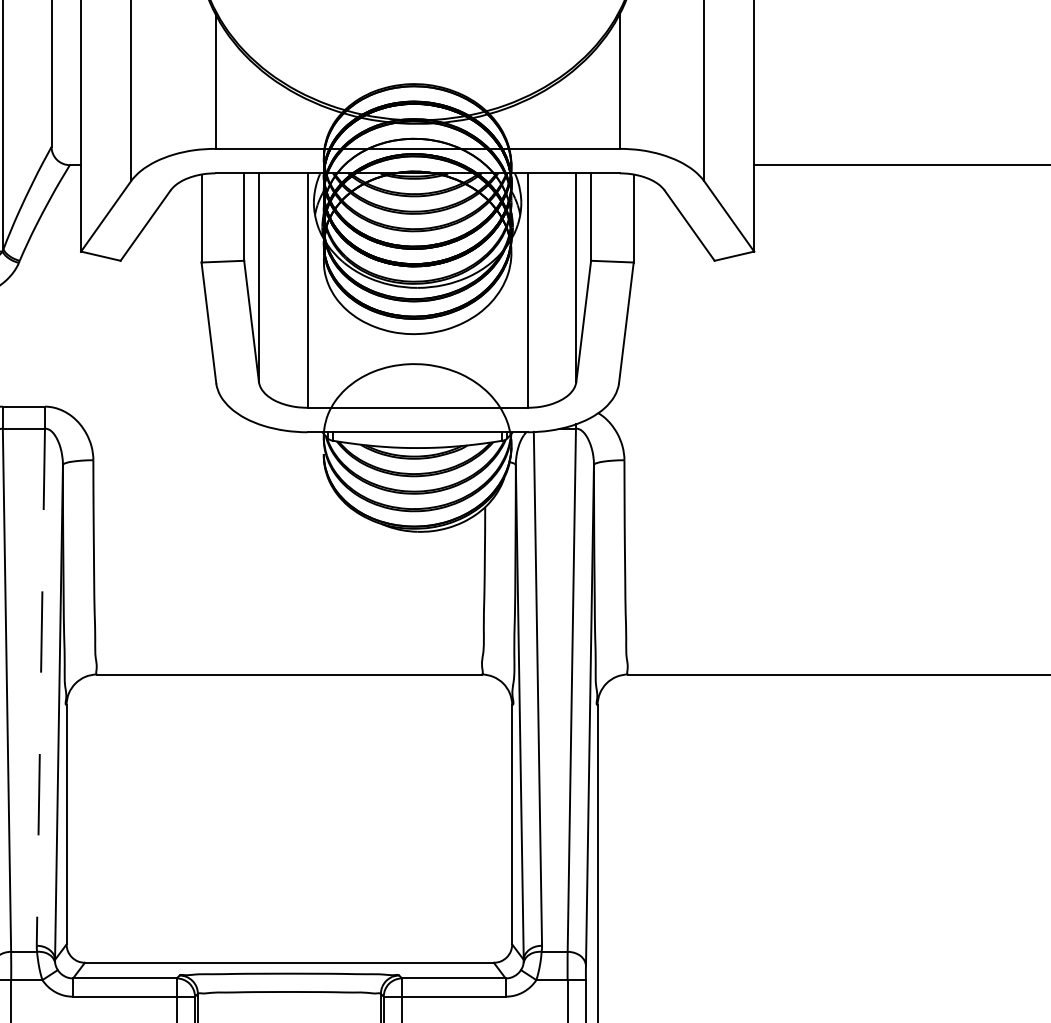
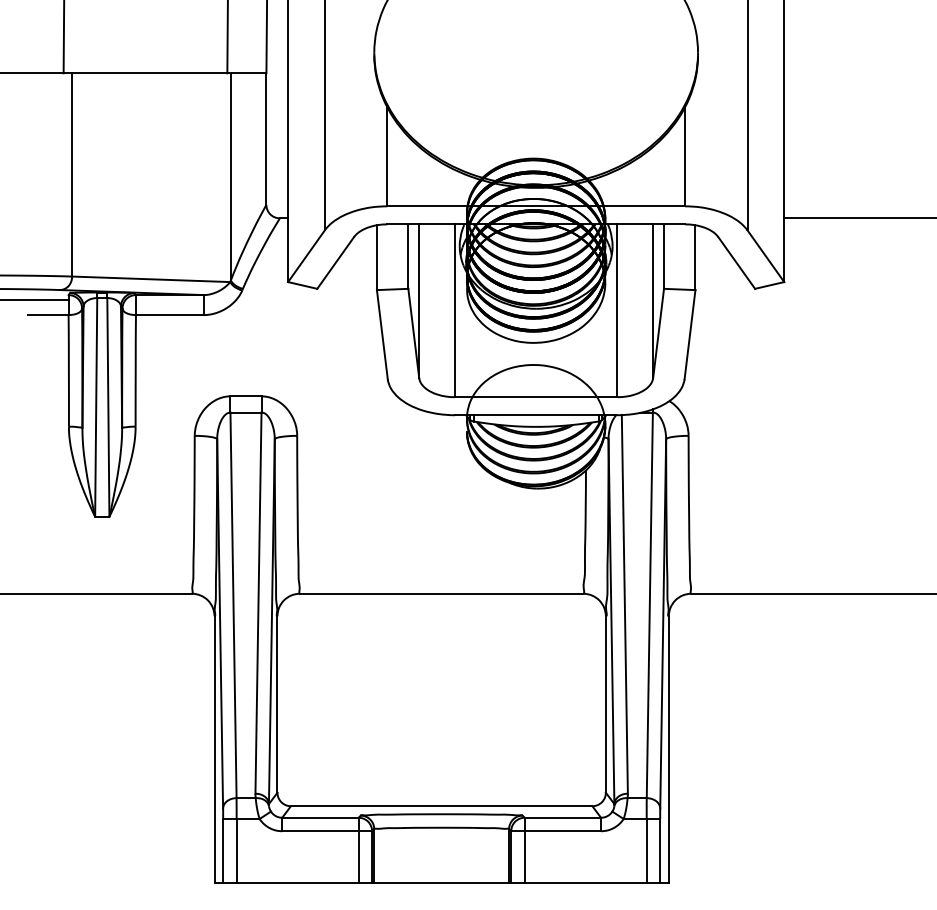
line: (40, 687) -> (258, 603), dashed -> solid

